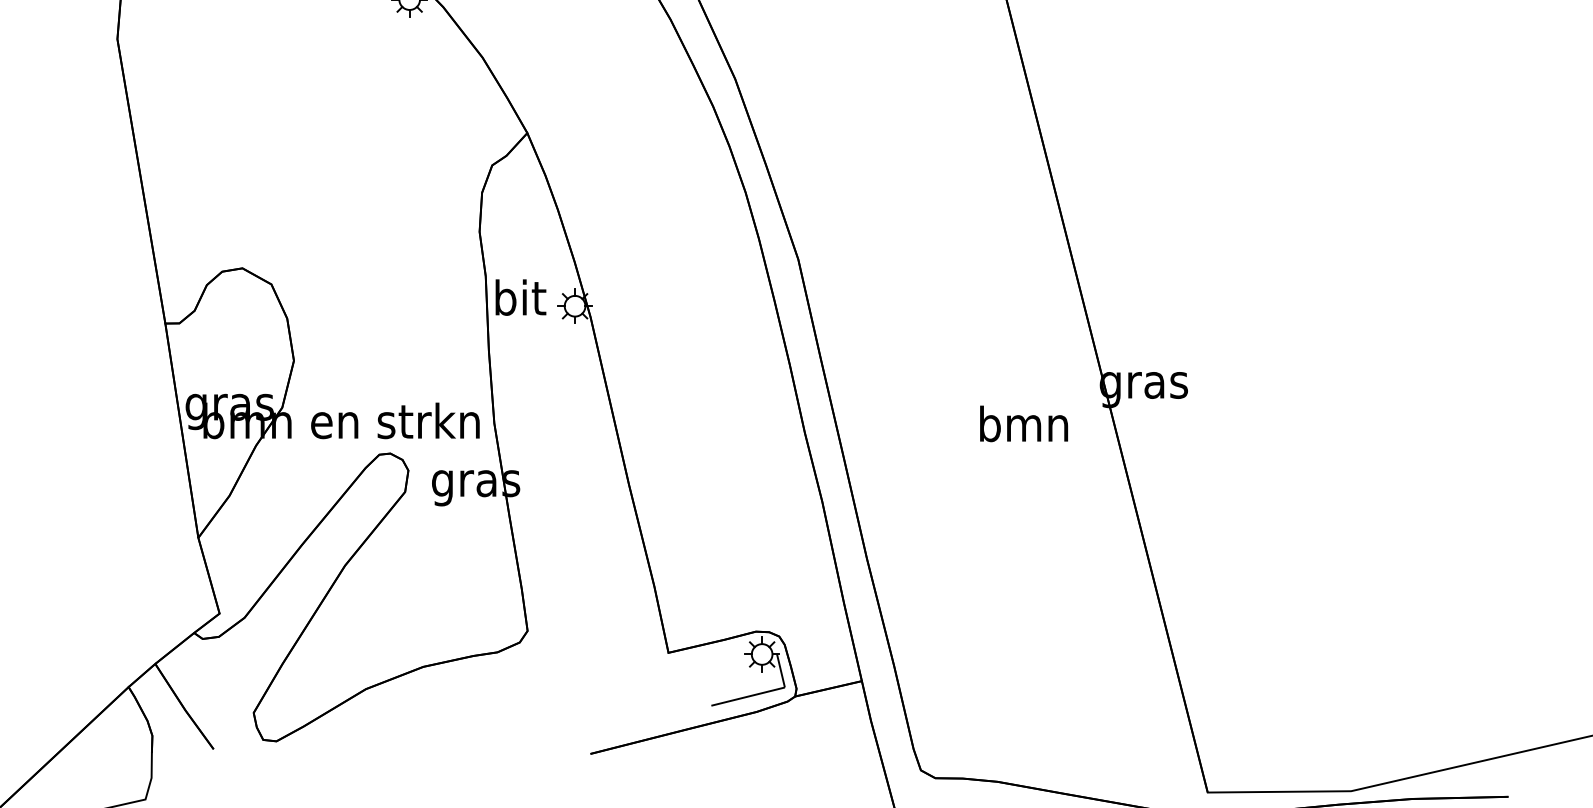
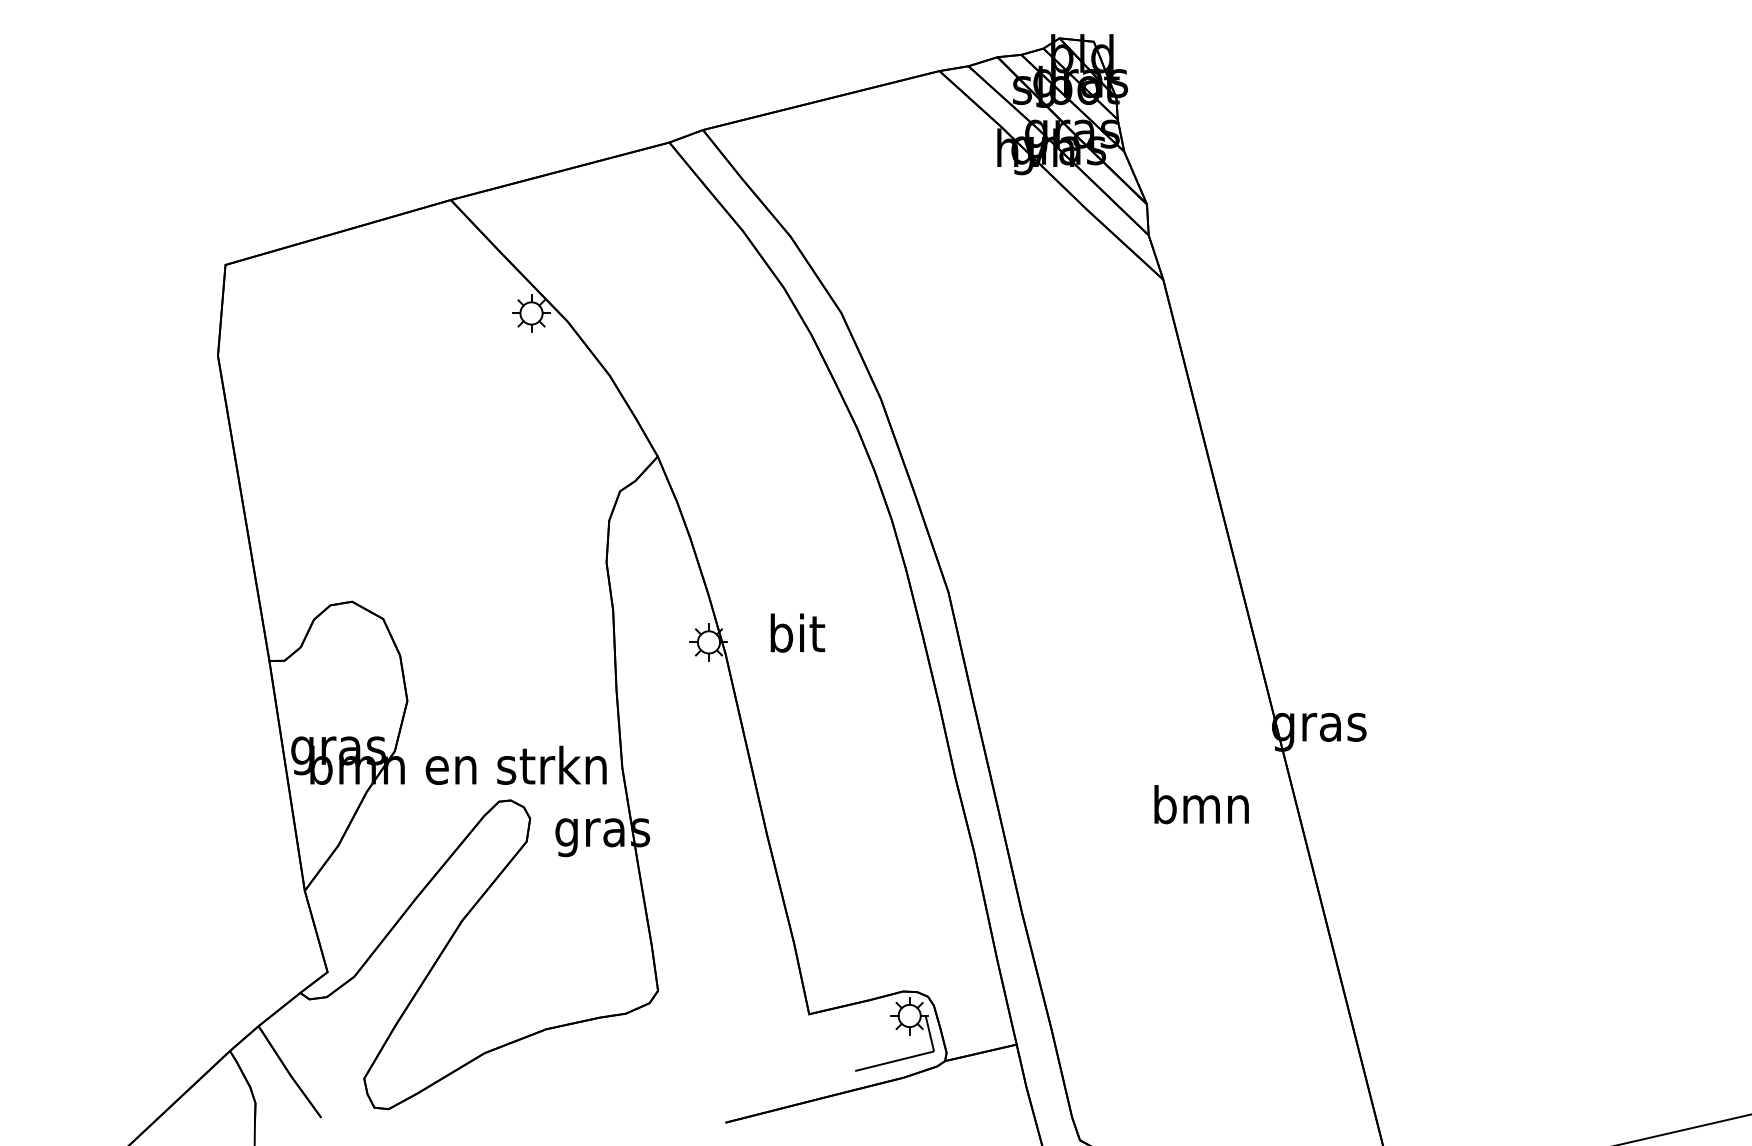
text: (520, 297) -> (797, 632), moved
text: (1023, 423) -> (1201, 804), moved

